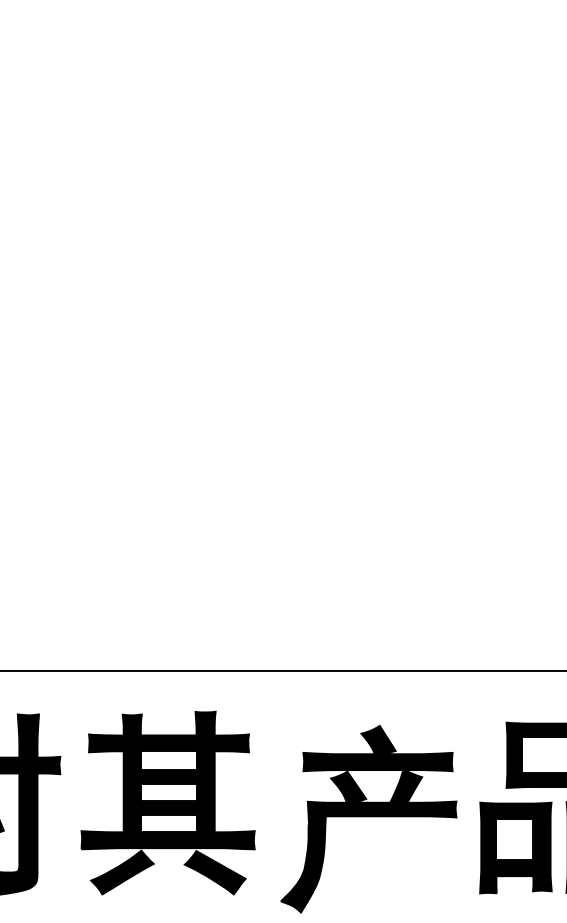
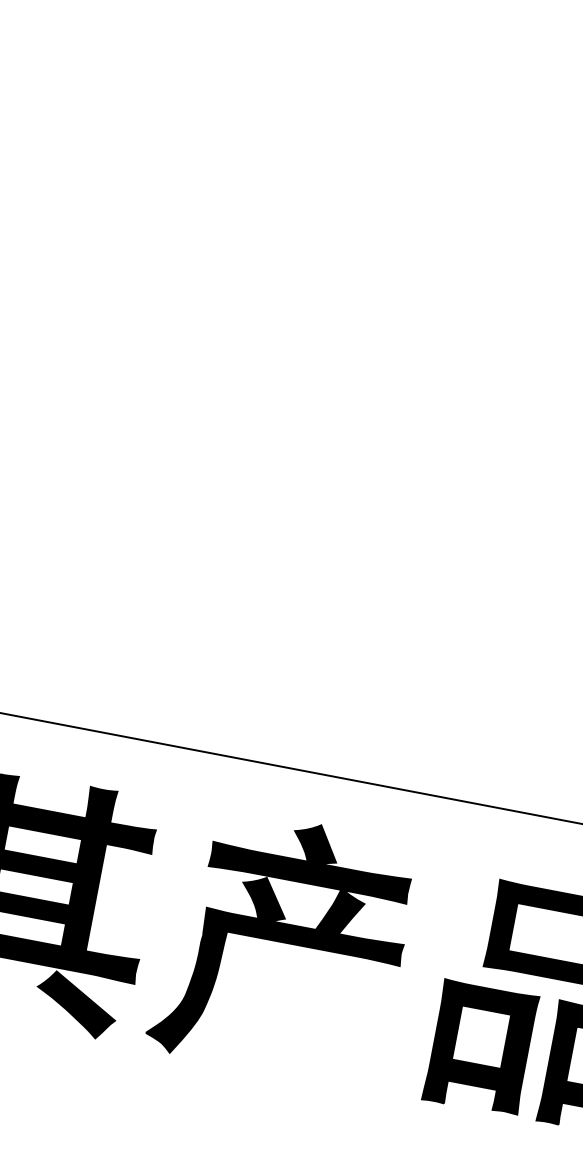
part: (368, 818) -> (282, 945), moved

